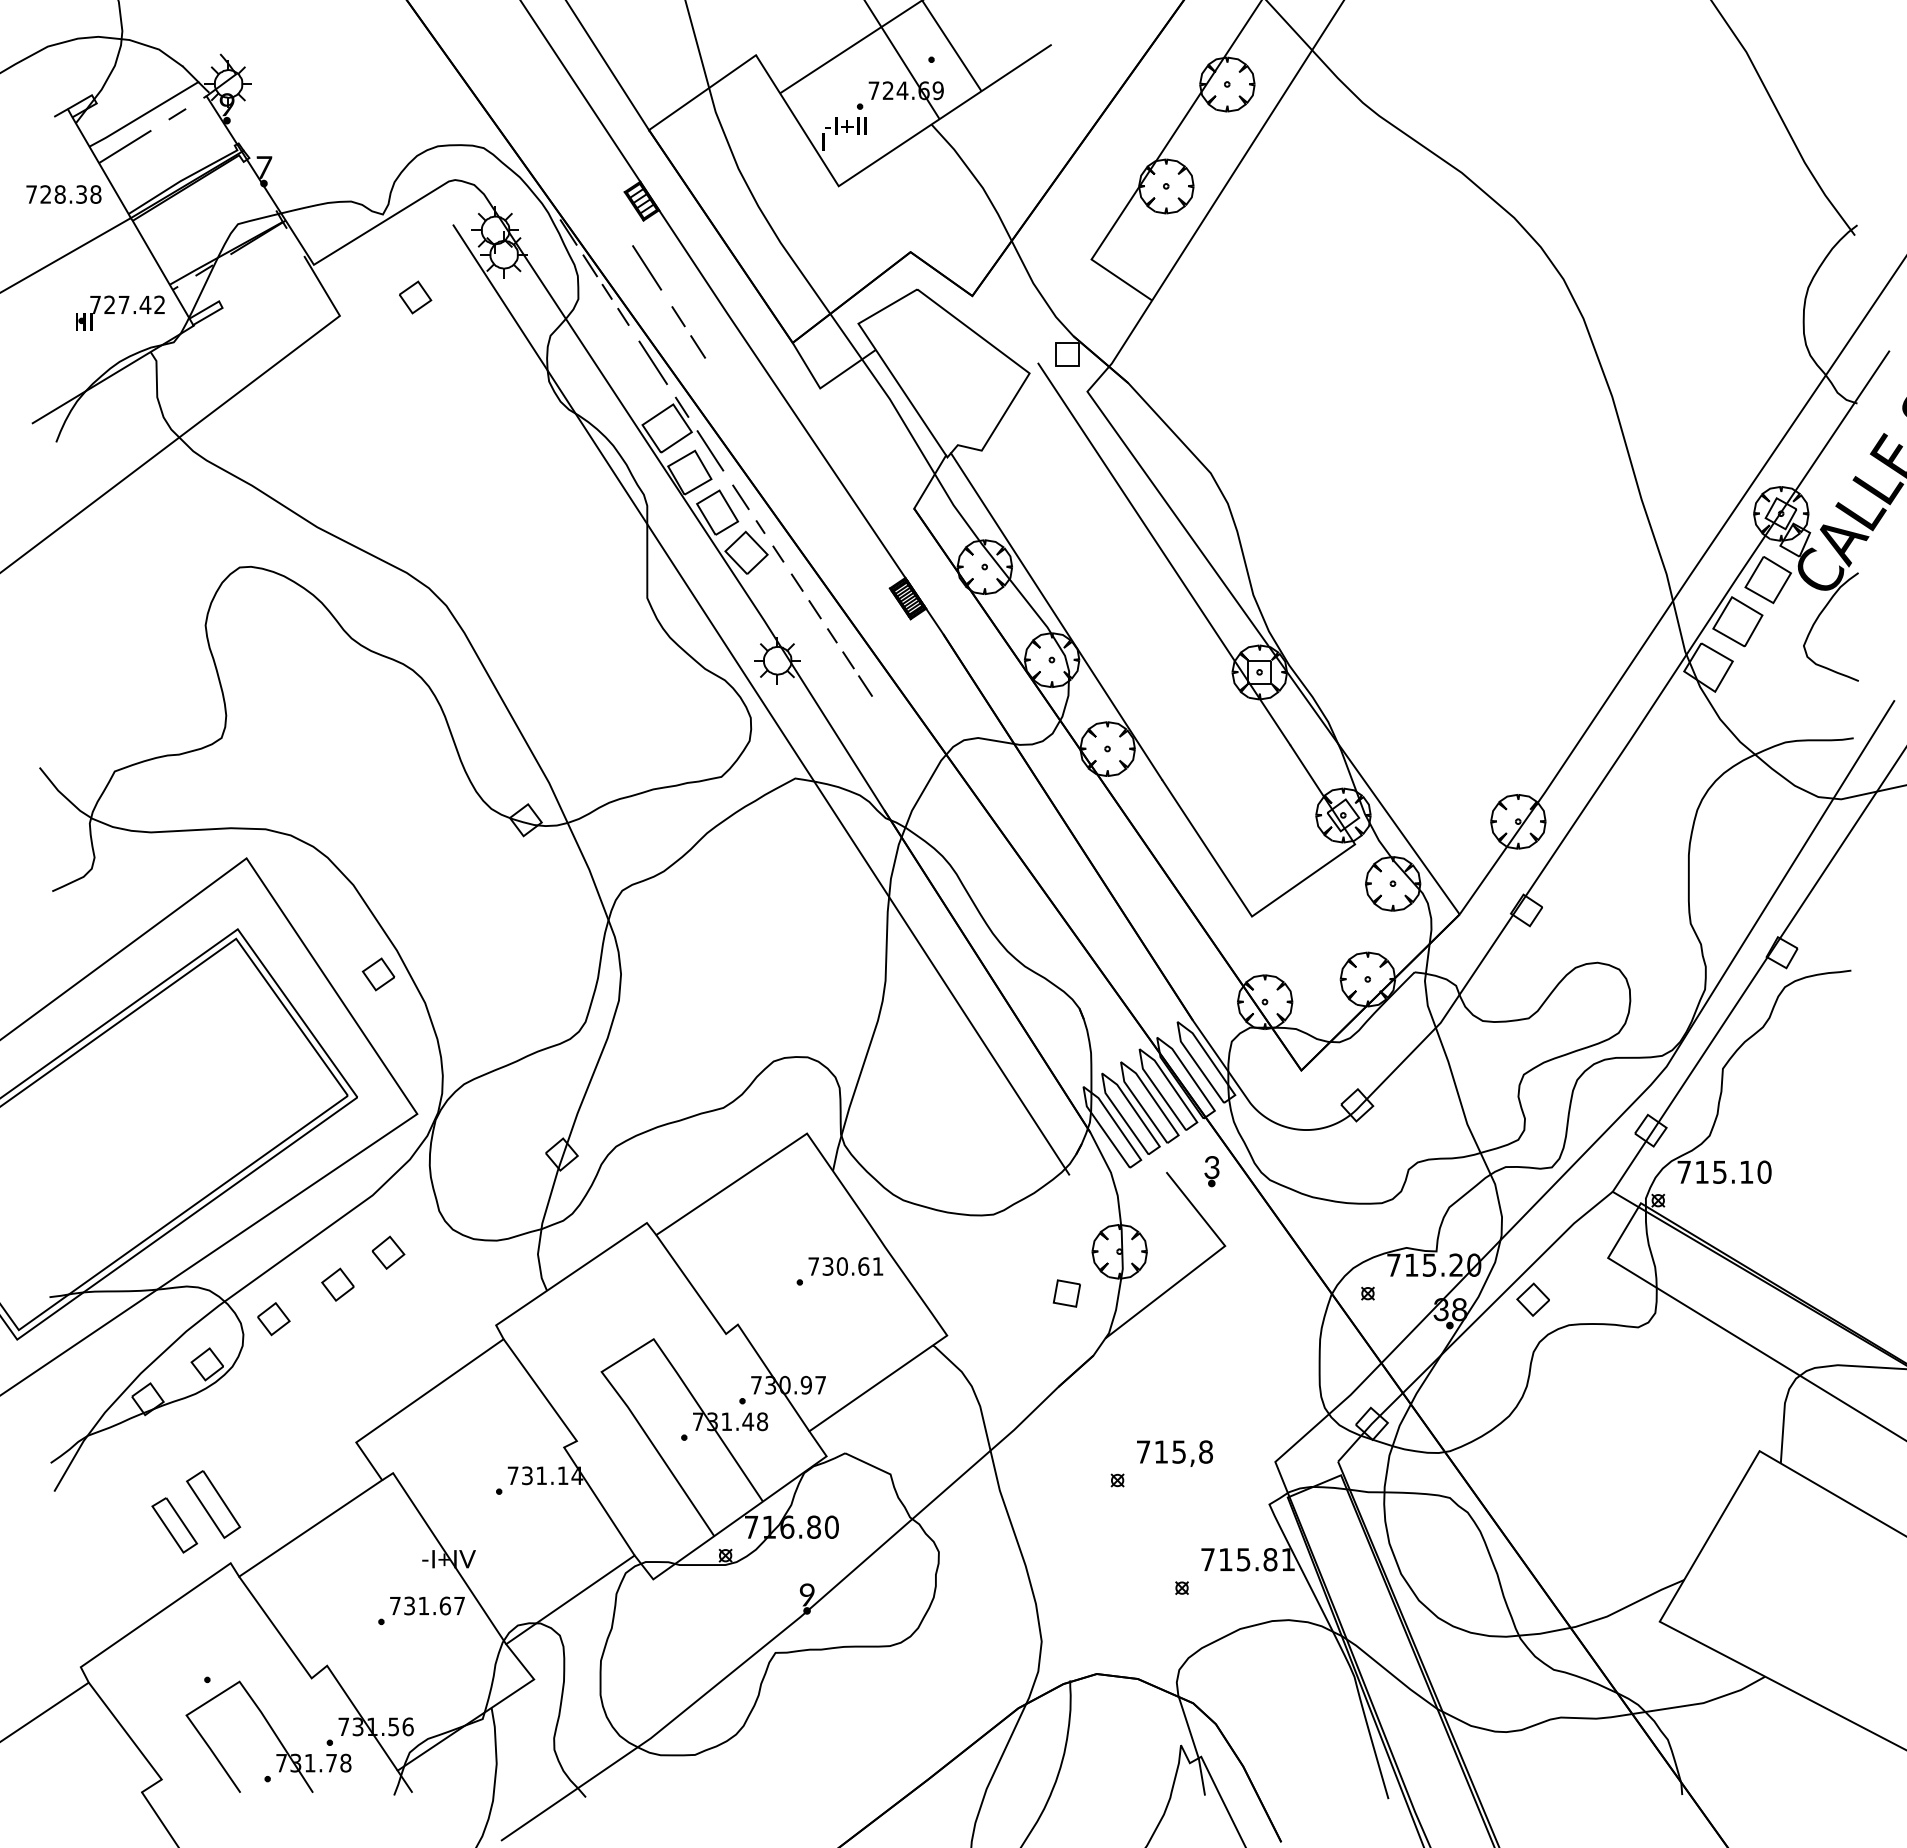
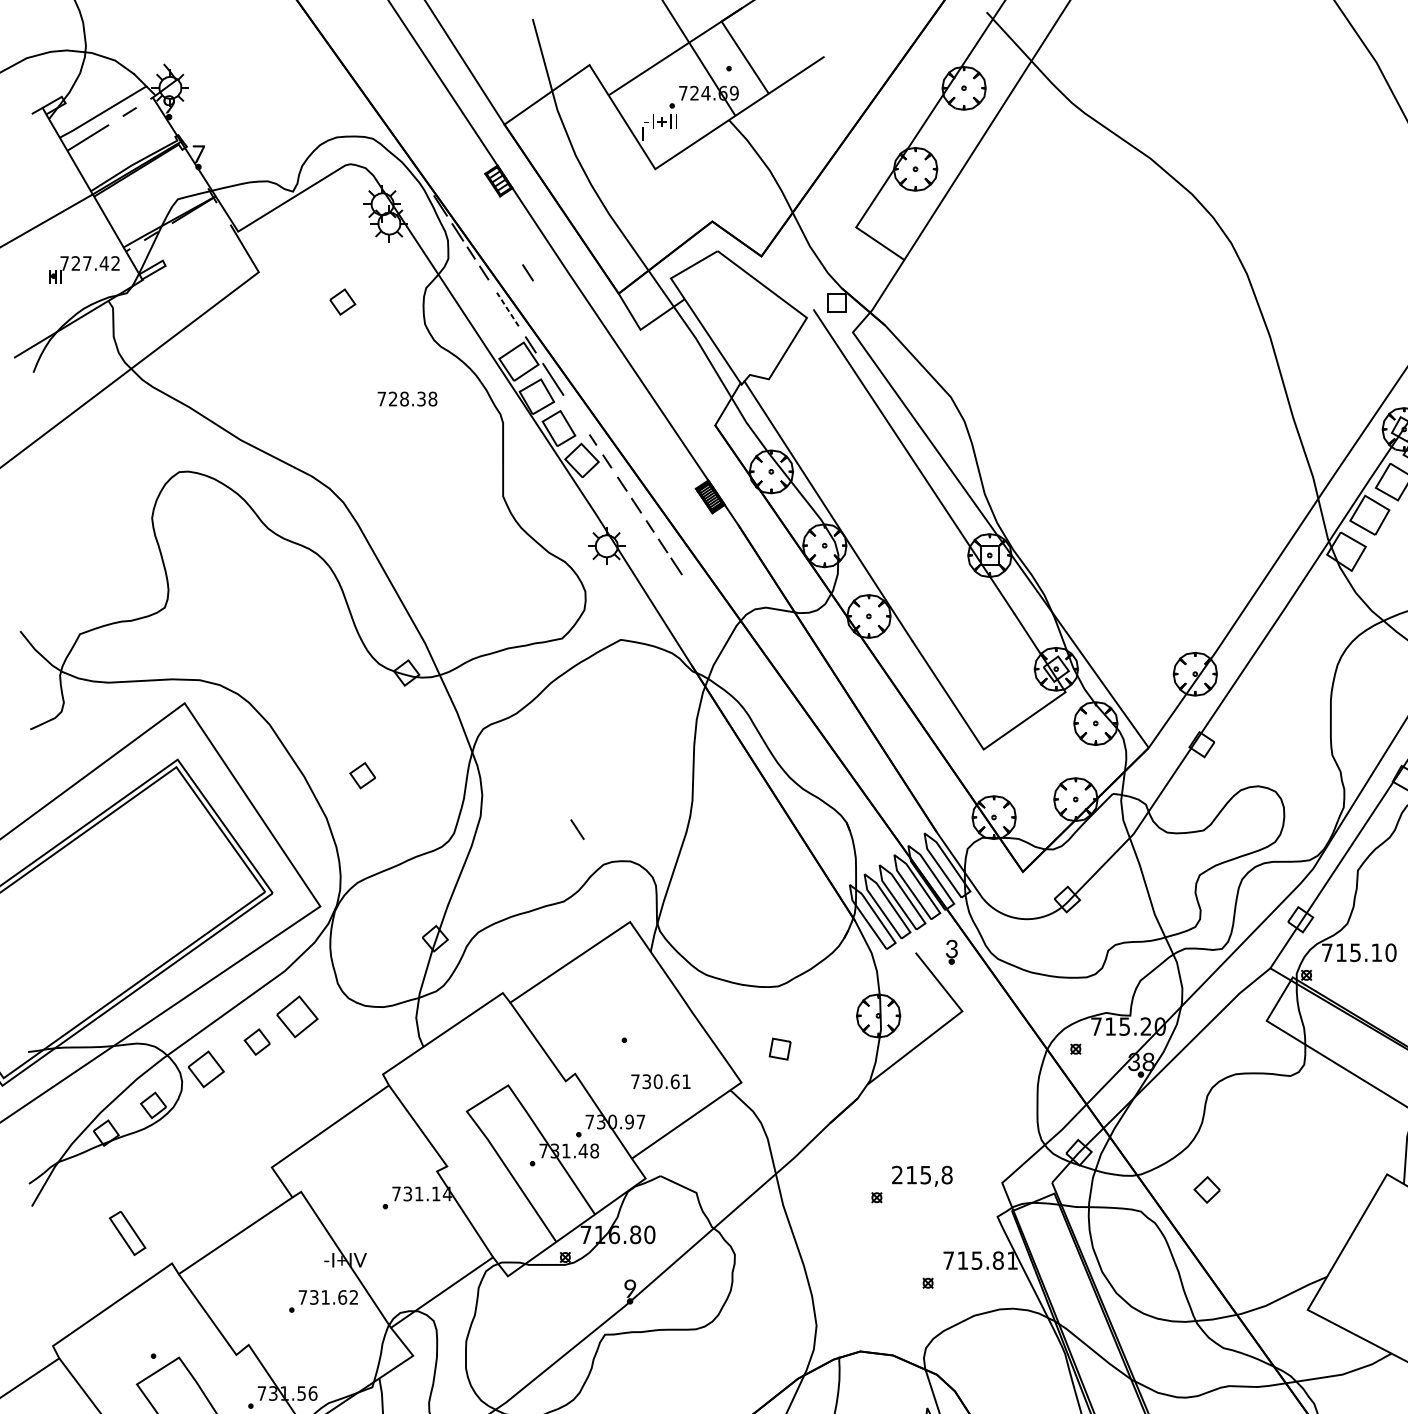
text: (63, 194) -> (407, 399), moved
line: (647, 267) -> (503, 233), removed
part: (415, 297) -> (342, 302), moved
line: (698, 346) -> (543, 296), removed
line: (652, 362) -> (507, 309), solid -> dashed
line: (740, 497) -> (577, 829), moved
line: (761, 699) -> (593, 577), removed
part: (378, 974) -> (362, 775), moved
part: (388, 1252) -> (297, 1016), size x1.6
text: (845, 1266) -> (660, 1081), moved
part: (1066, 1293) -> (779, 1049), moved
part: (1532, 1299) -> (1206, 1189), moved
part: (273, 1319) -> (206, 1069), size x1.4
text: (1143, 1451) -> (897, 1174), 715,8 -> 215,8
part: (213, 1504) -> (158, 1216), removed
text: (459, 1605) -> (353, 1297), 731.67 -> 731.62

